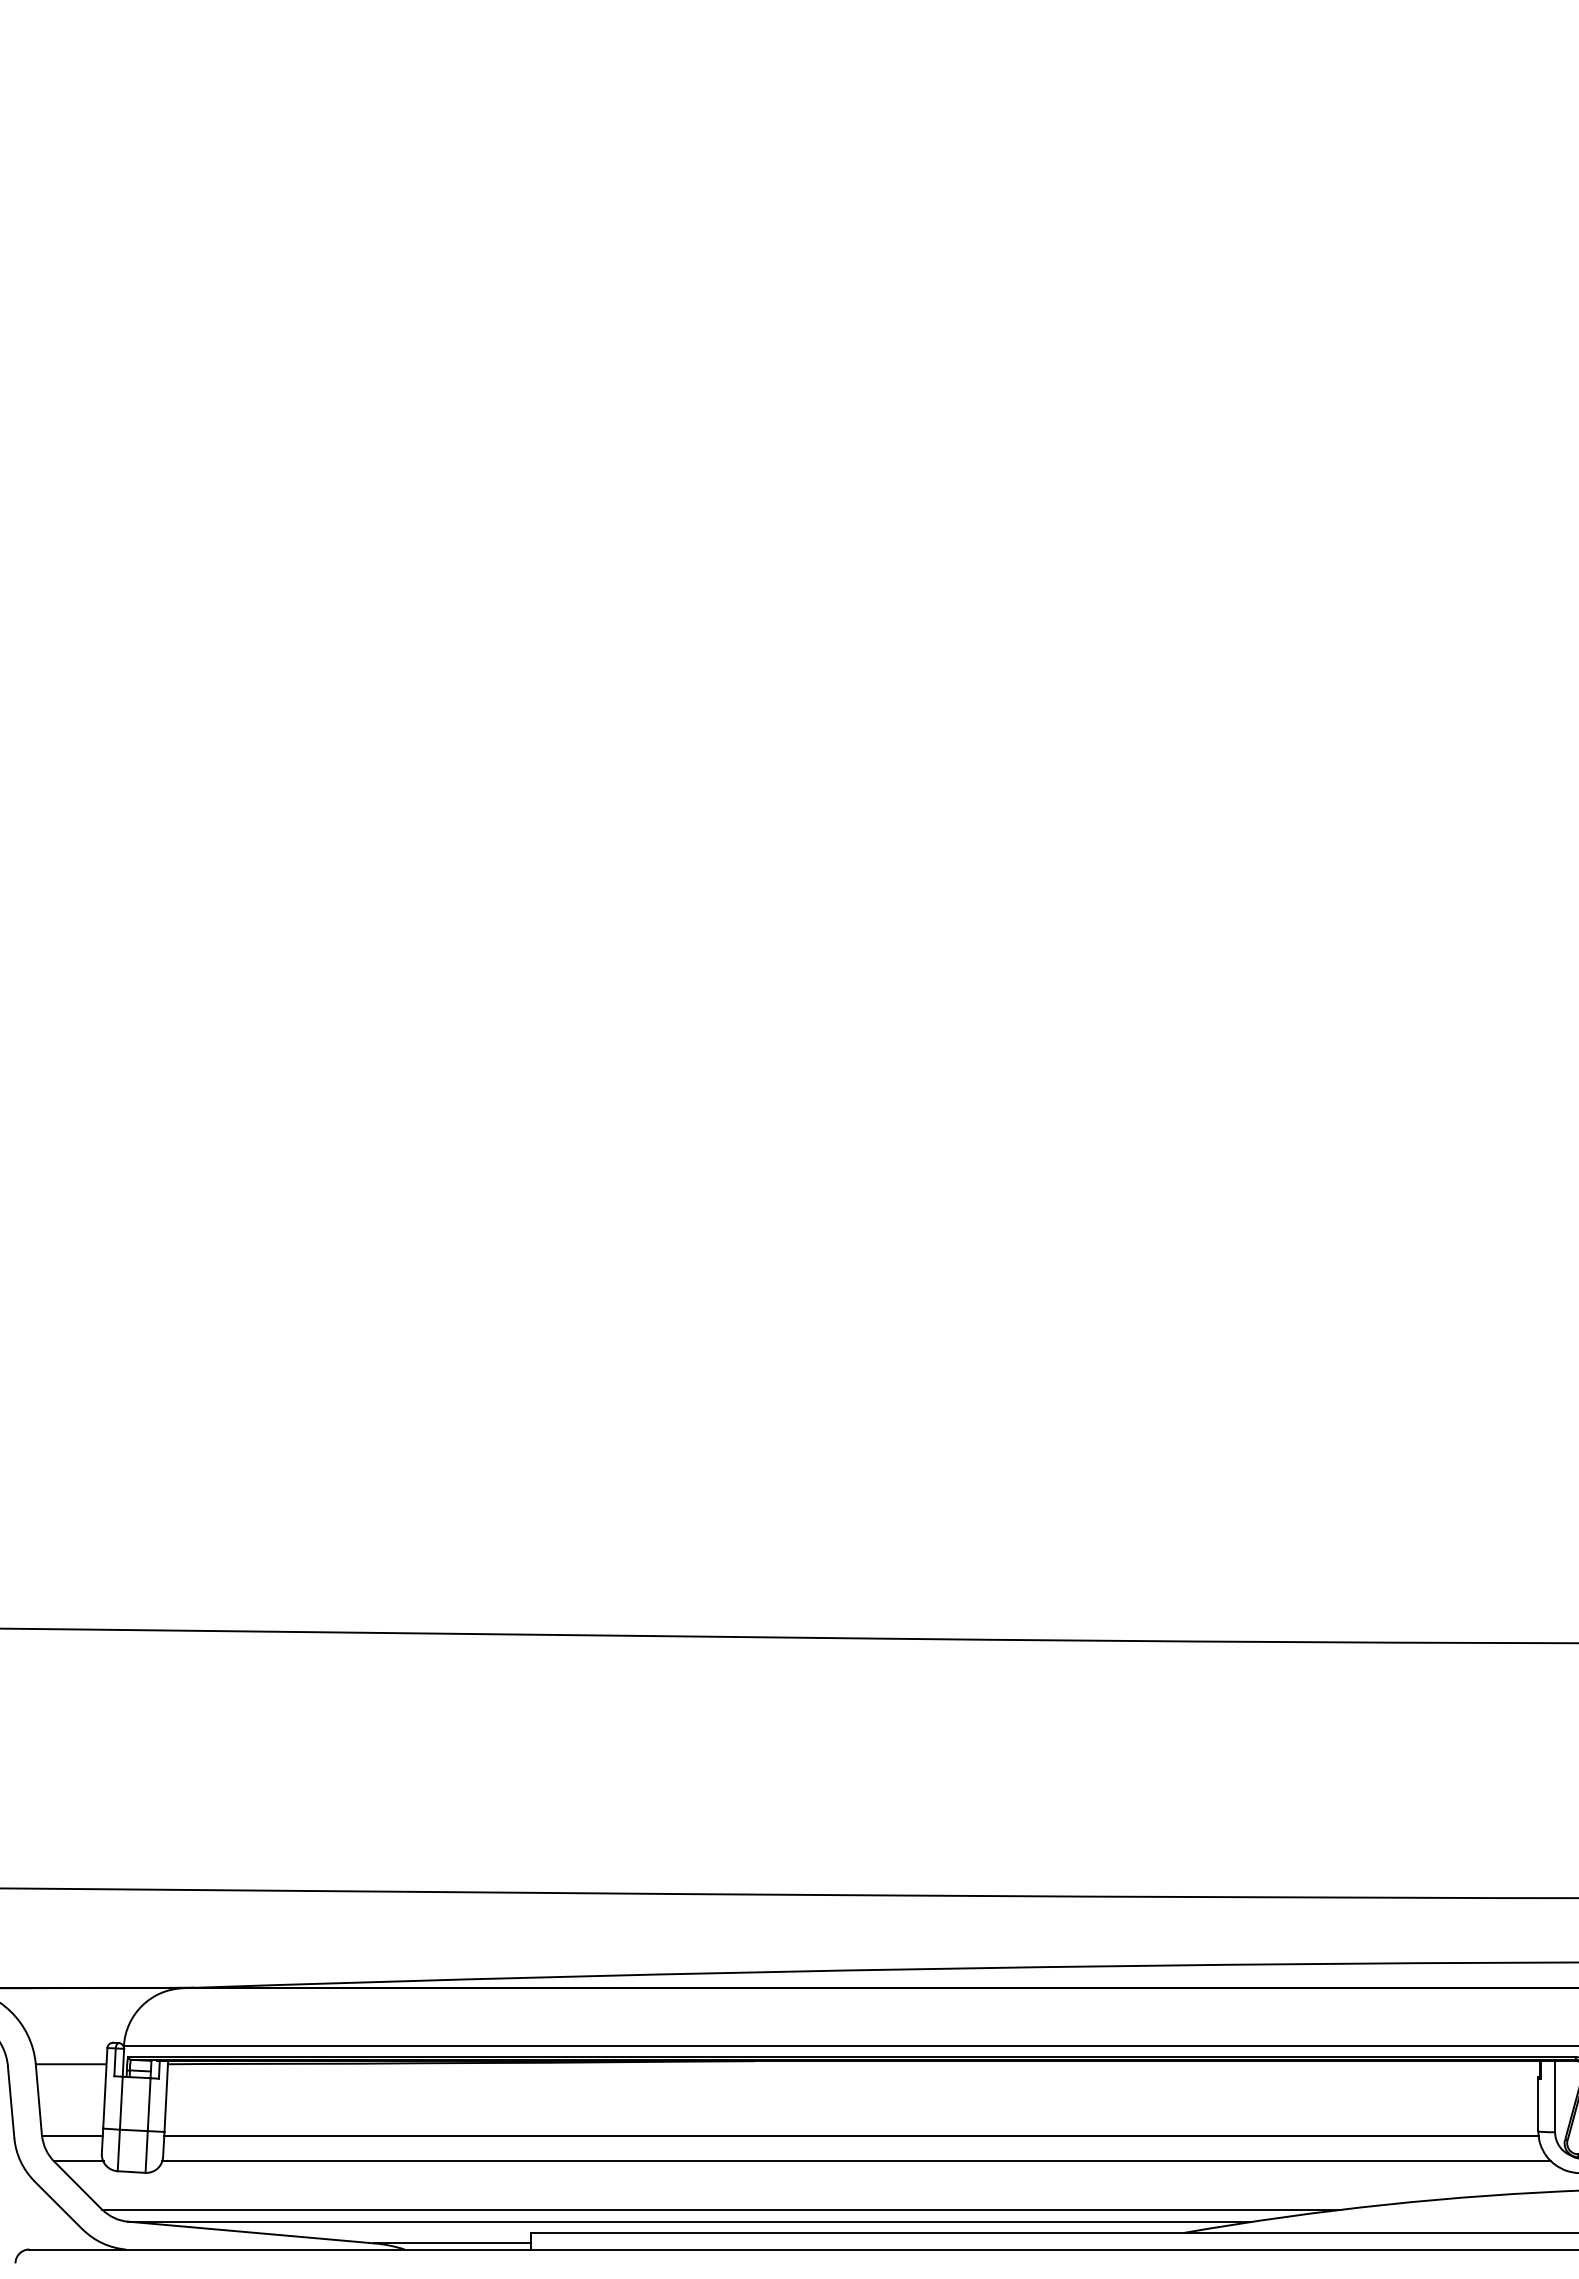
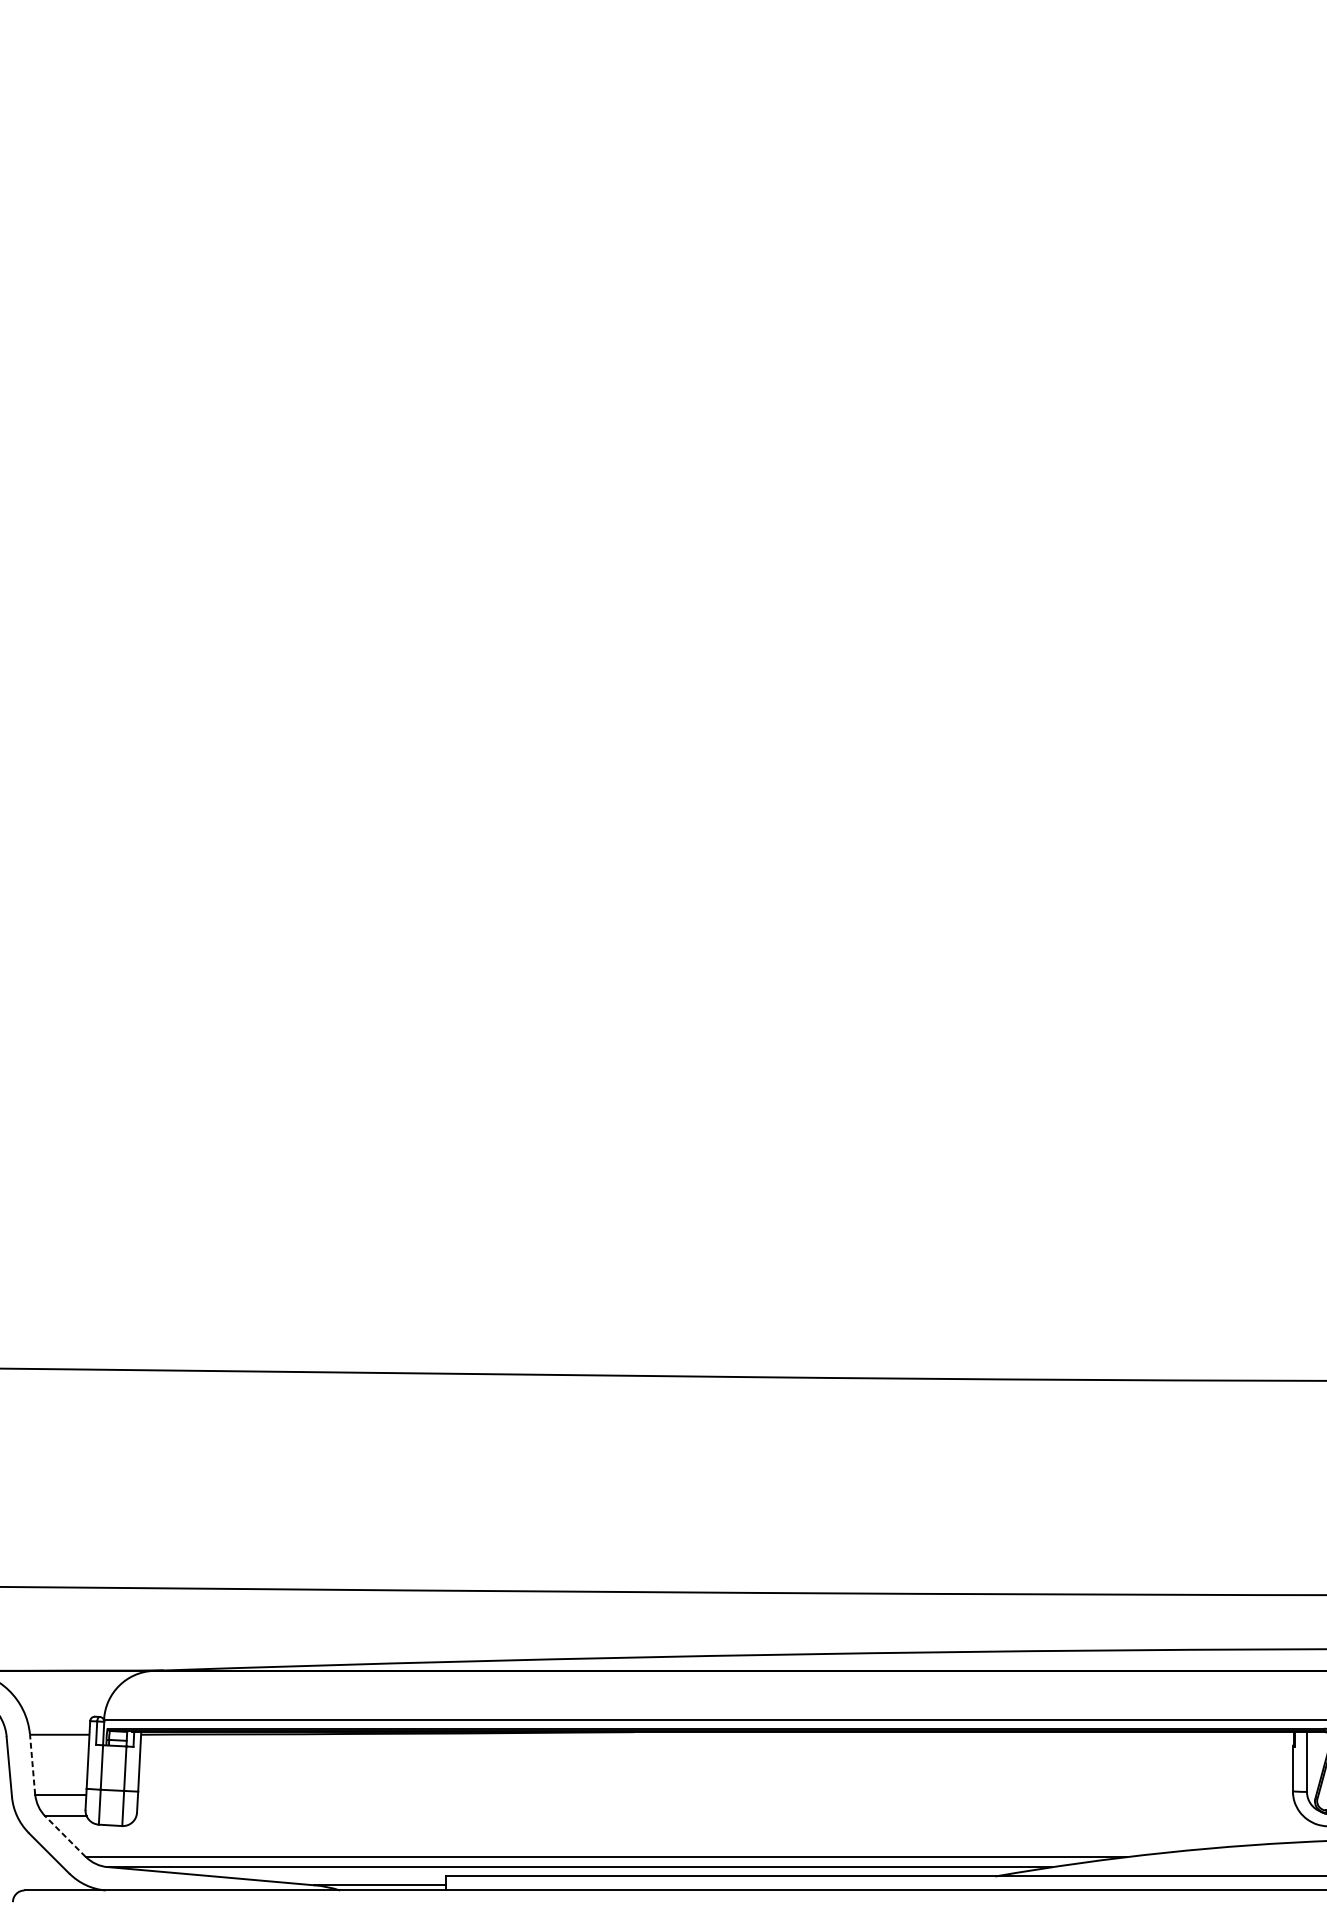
line: (38, 2099) -> (32, 1764), solid -> dashed
line: (851, 2135) -> (715, 1794), removed
line: (856, 2161) -> (719, 1816), removed
line: (78, 2185) -> (65, 1836), solid -> dashed

